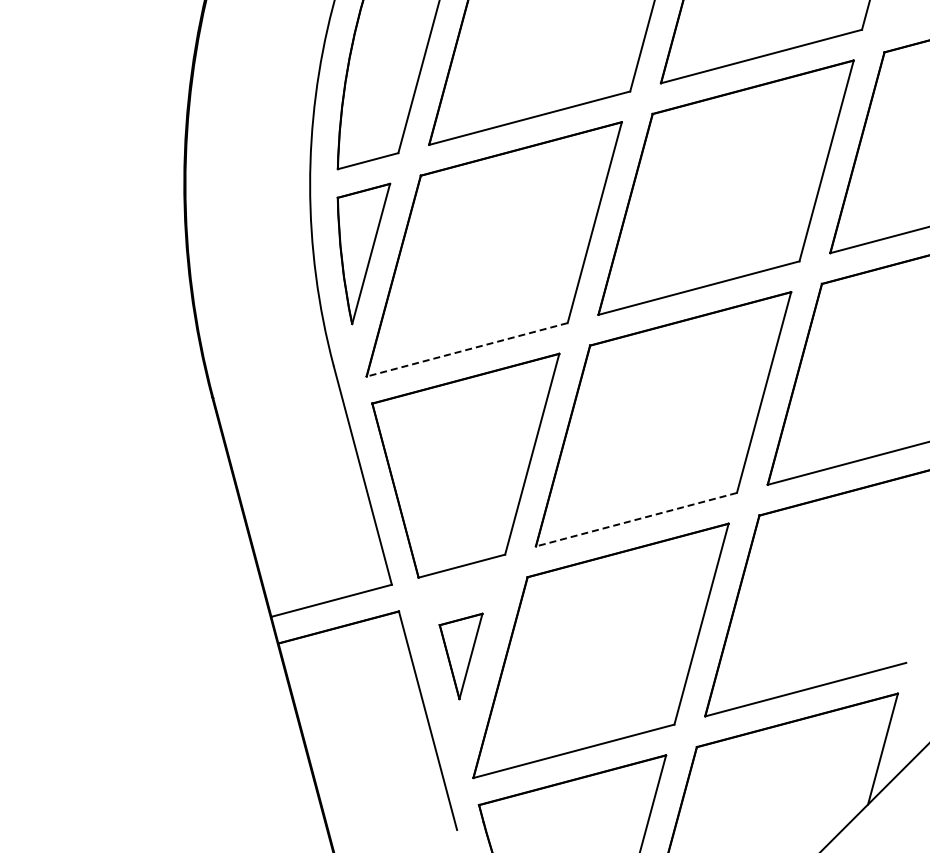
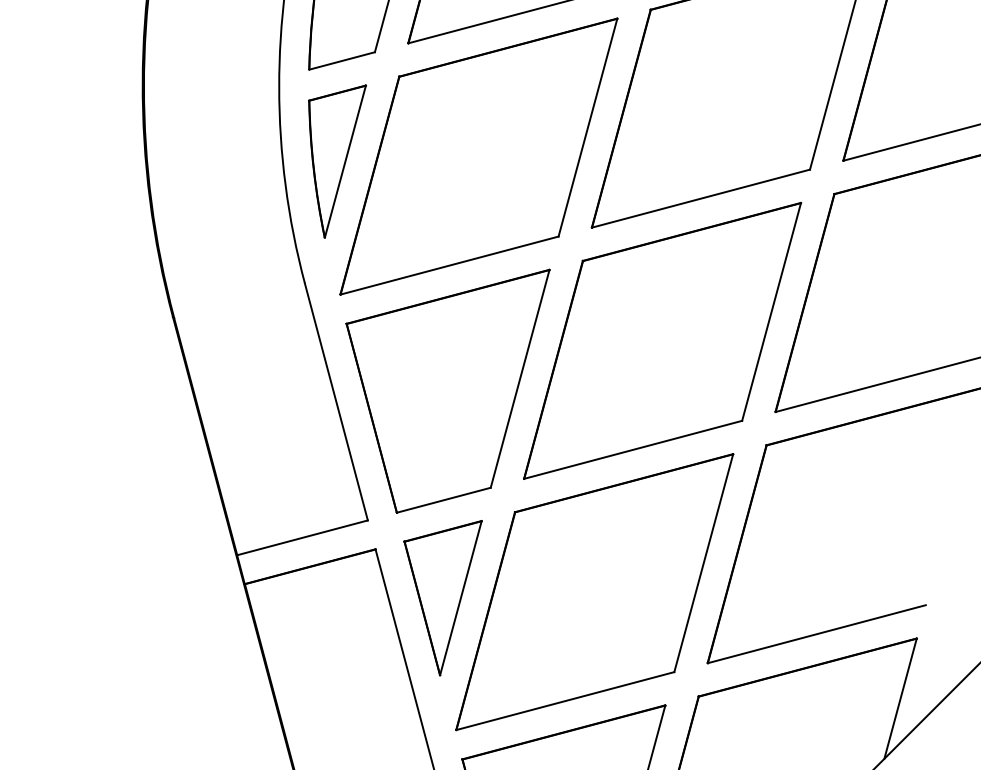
line: (467, 349) -> (449, 265), dashed -> solid
line: (636, 519) -> (633, 449), dashed -> solid
part: (460, 656) -> (442, 598), size x1.67

